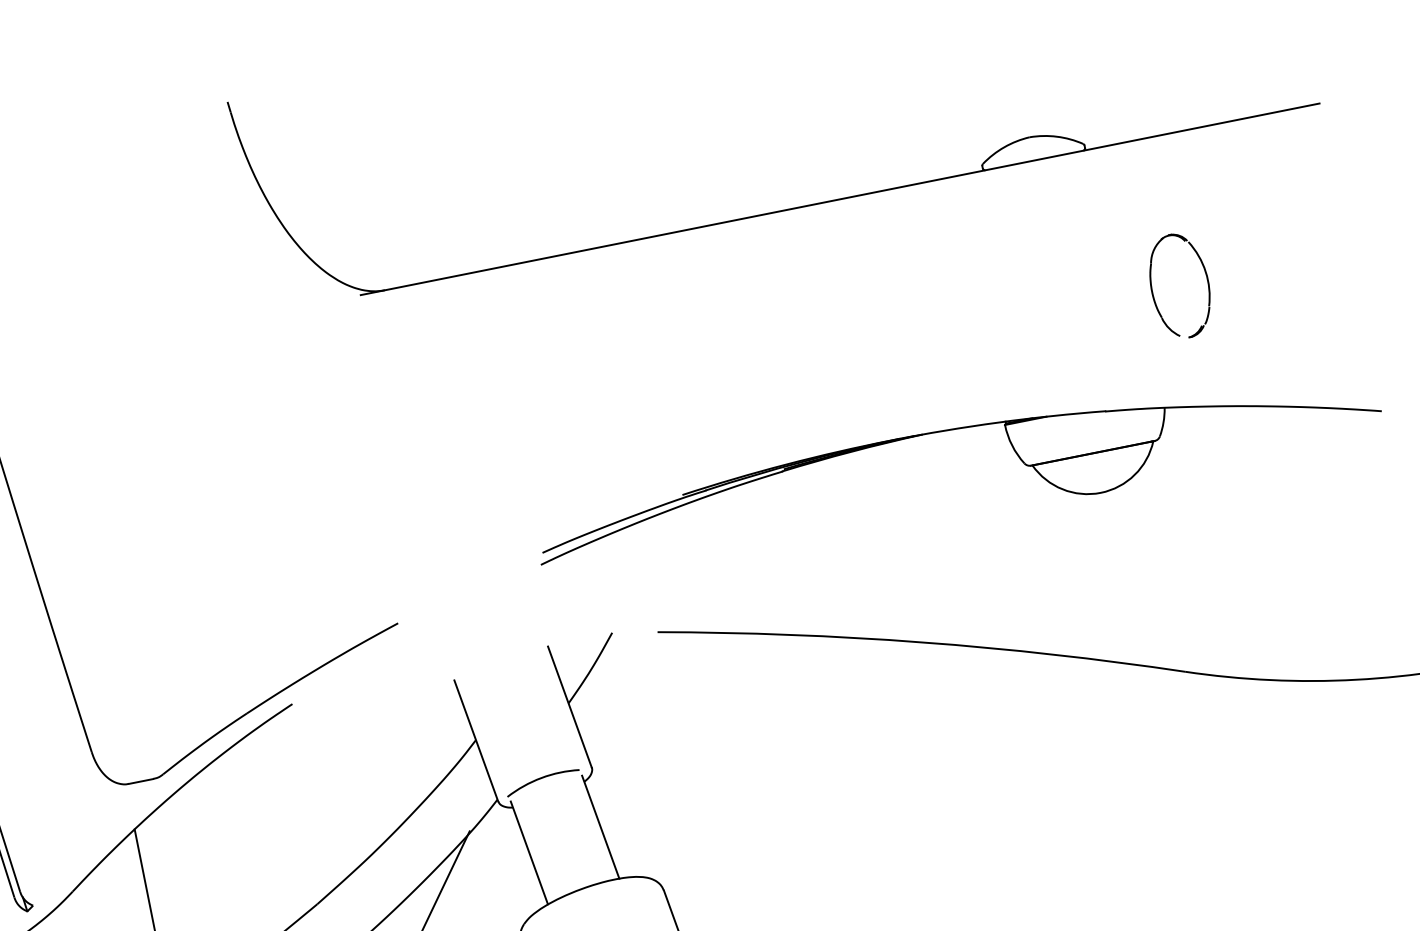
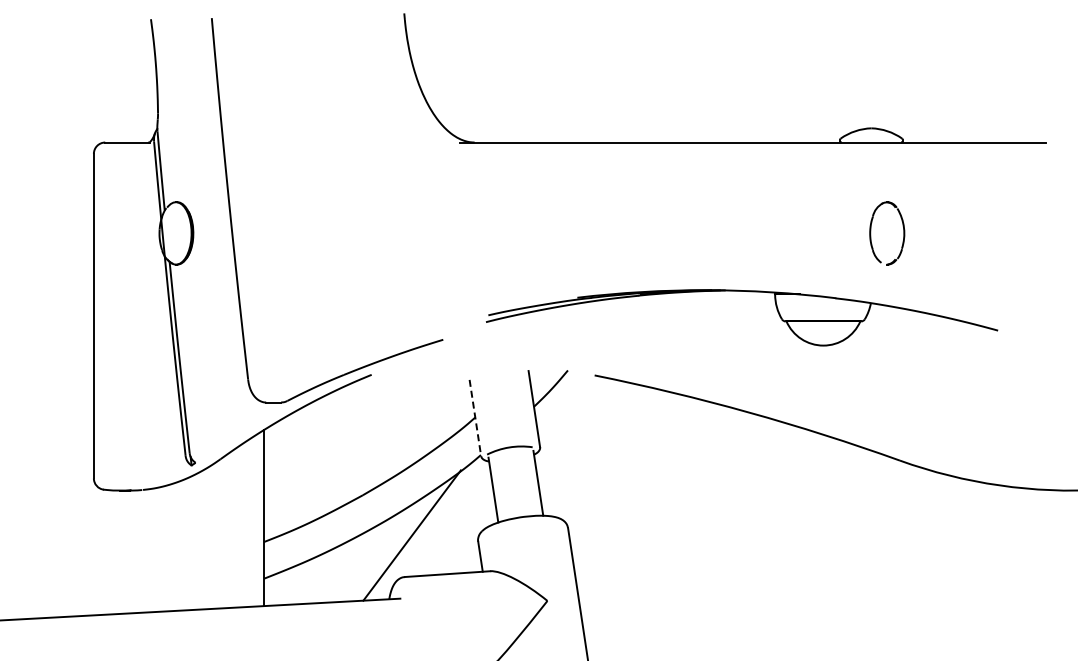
part: (1154, 291) -> (871, 233), moved
part: (962, 430) -> (749, 292), moved
line: (476, 741) -> (475, 418), solid -> dashed

